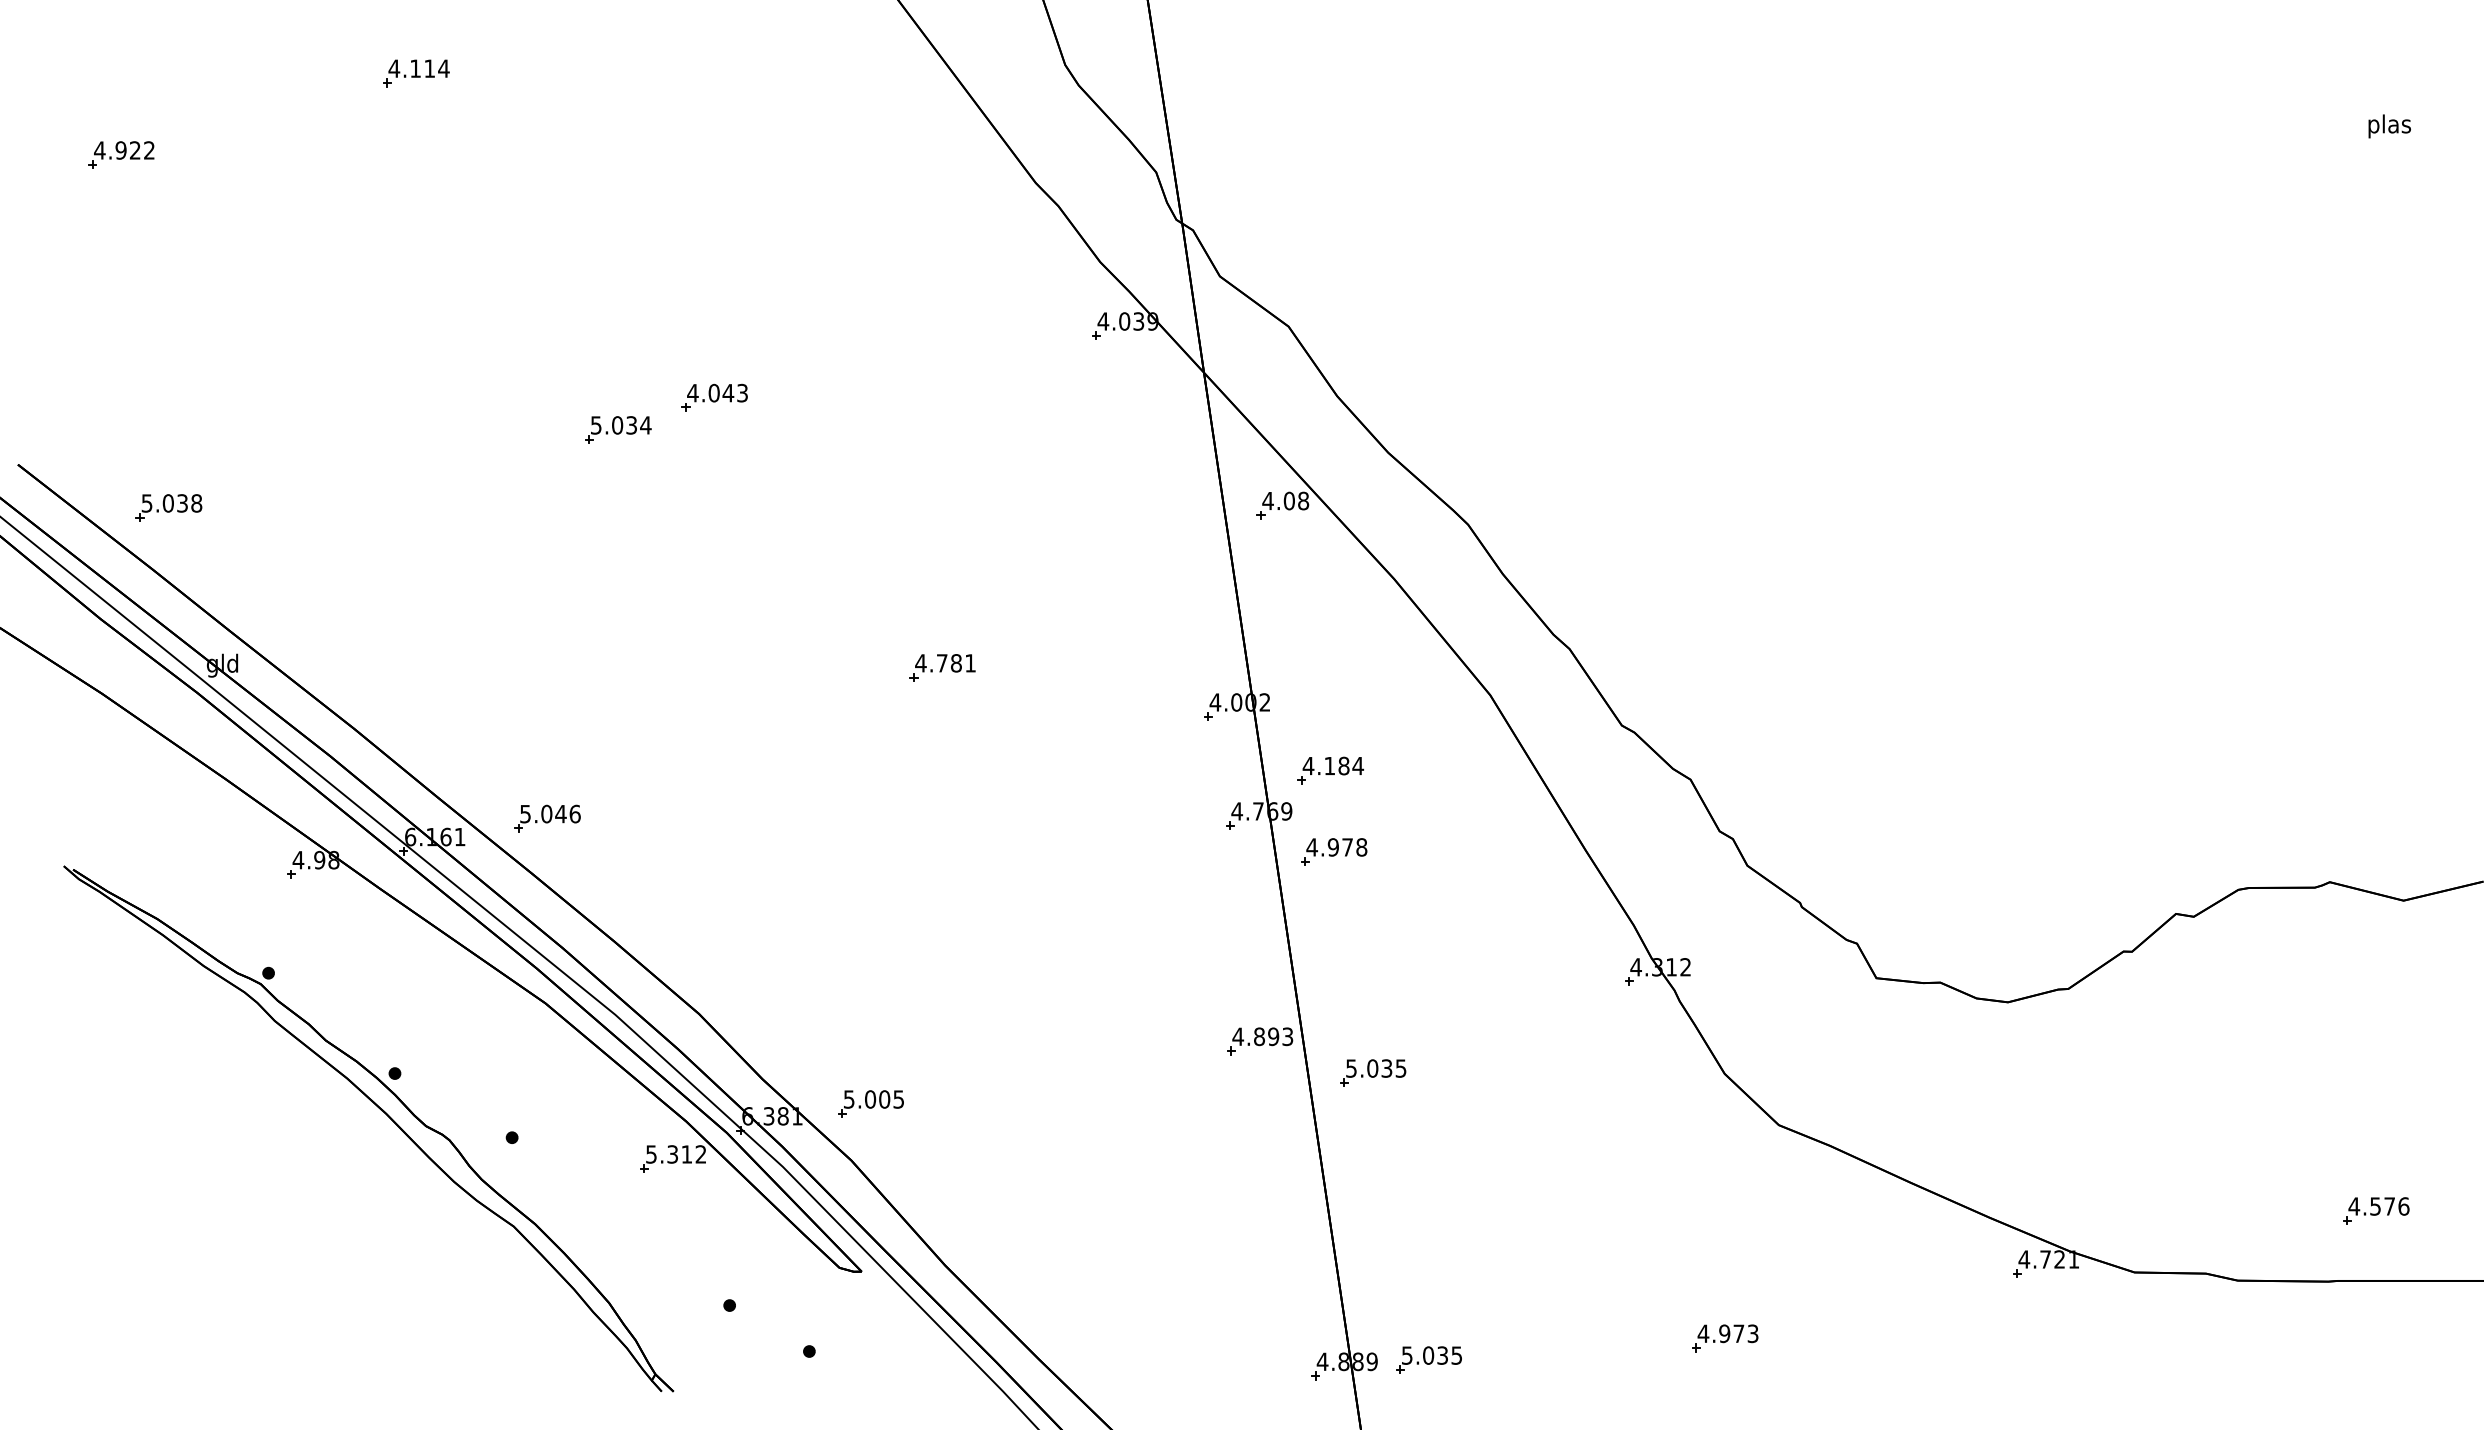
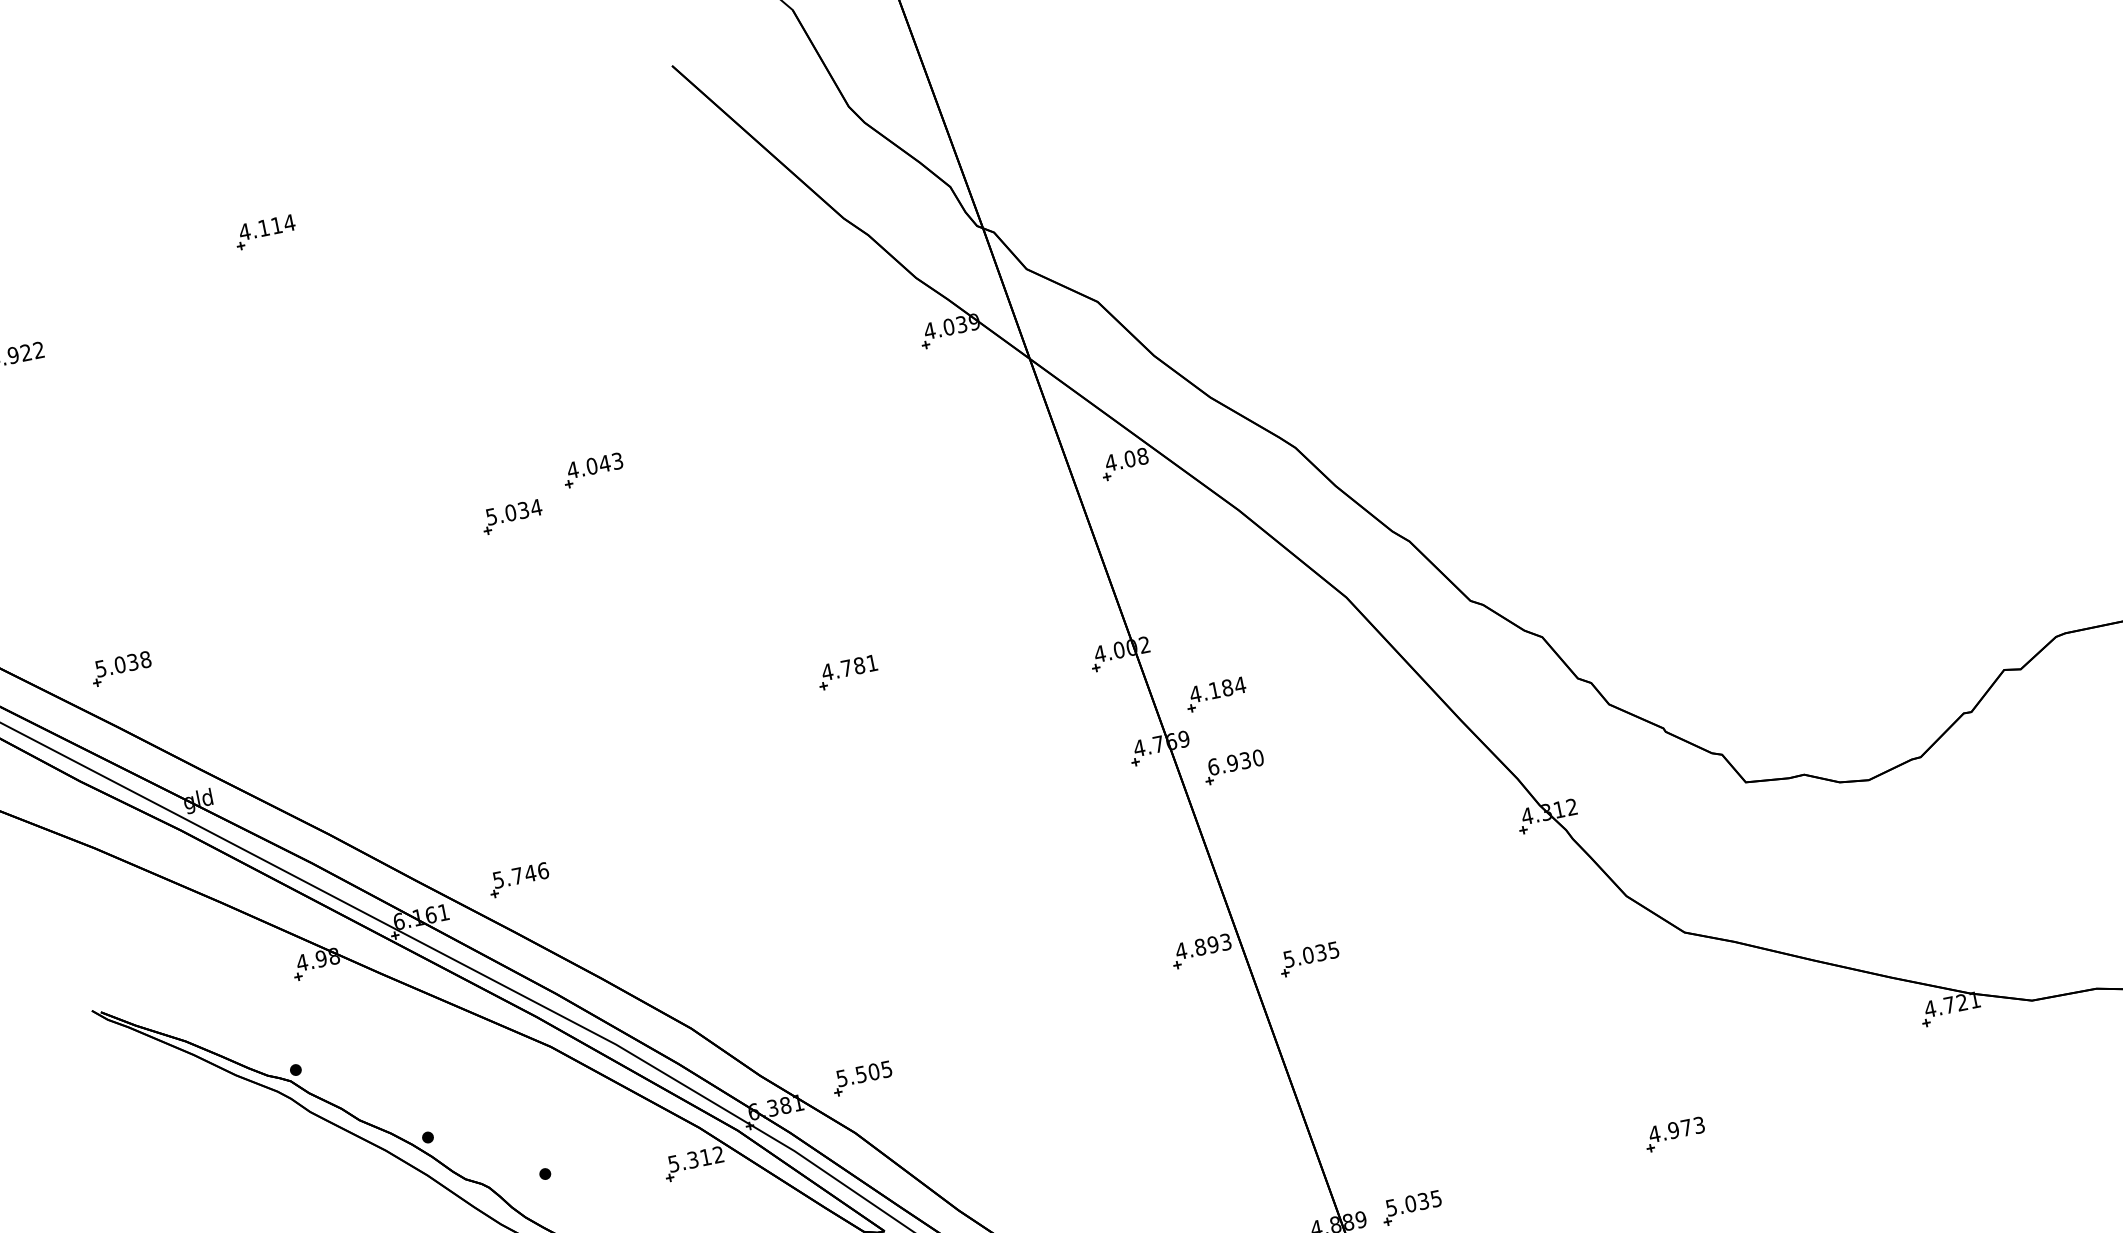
text: (546, 813) -> (517, 875), 5.046 -> 5.746
text: (1336, 847) -> (1235, 762), 4.978 -> 6.930
text: (870, 1099) -> (861, 1074), 5.005 -> 5.505

